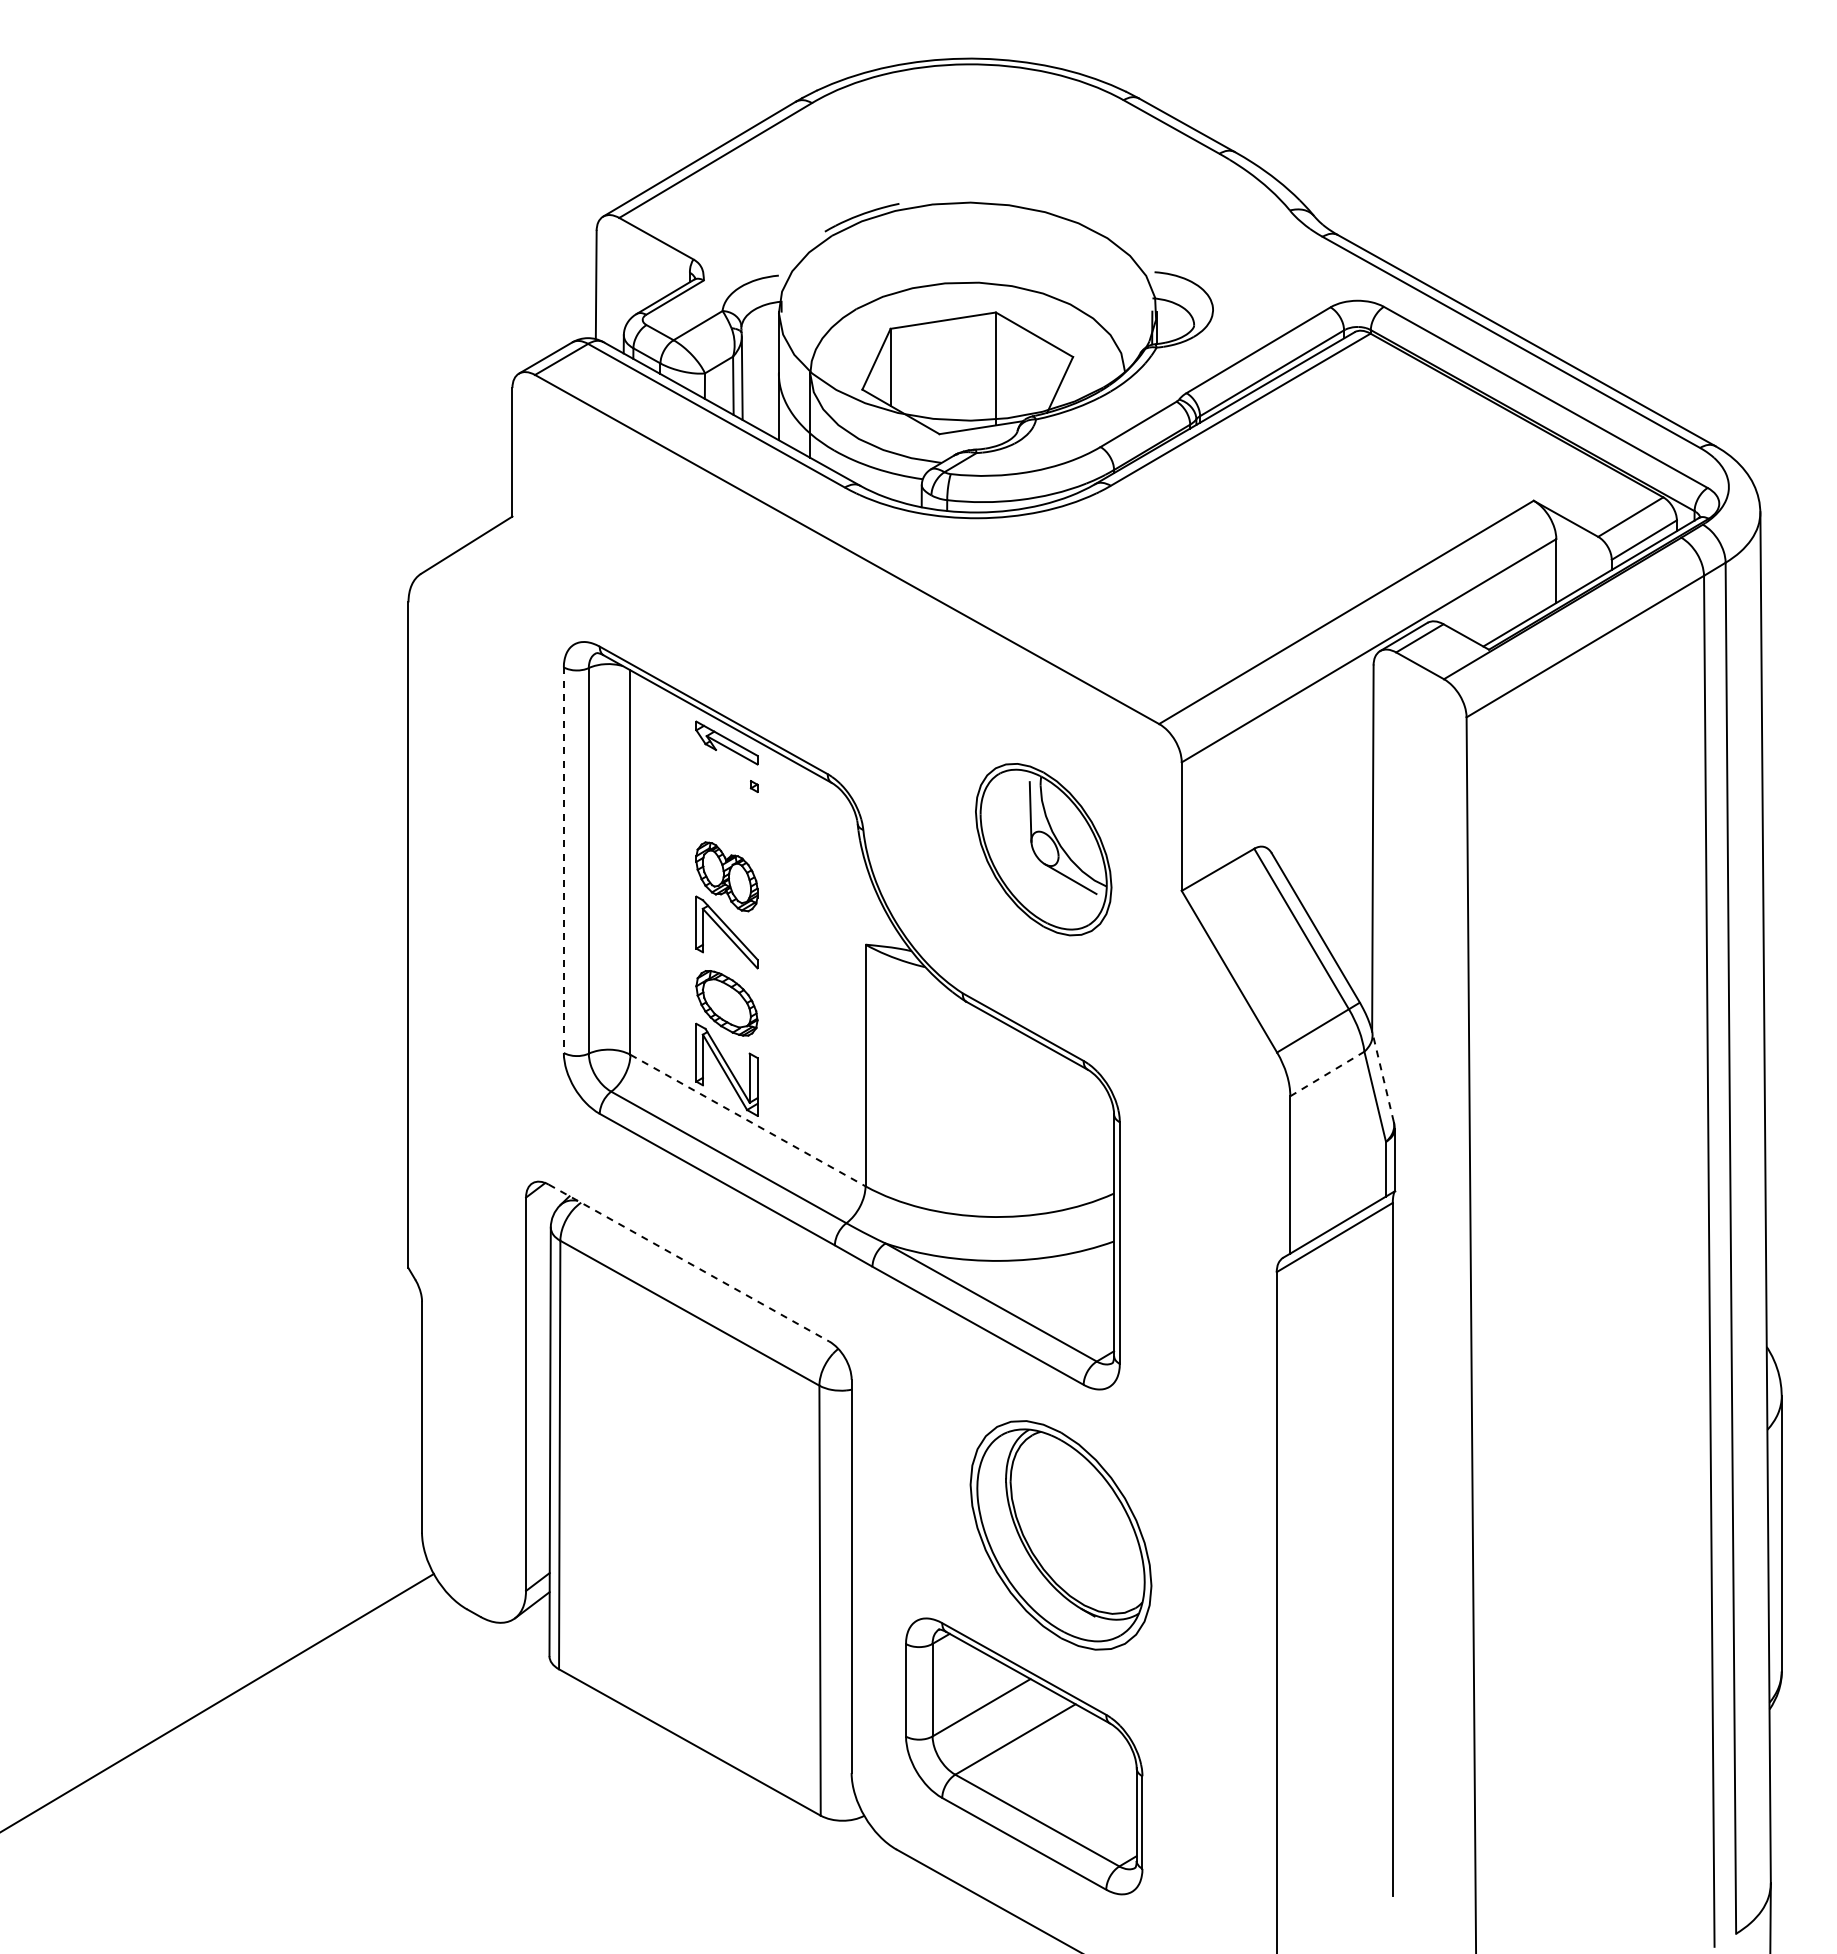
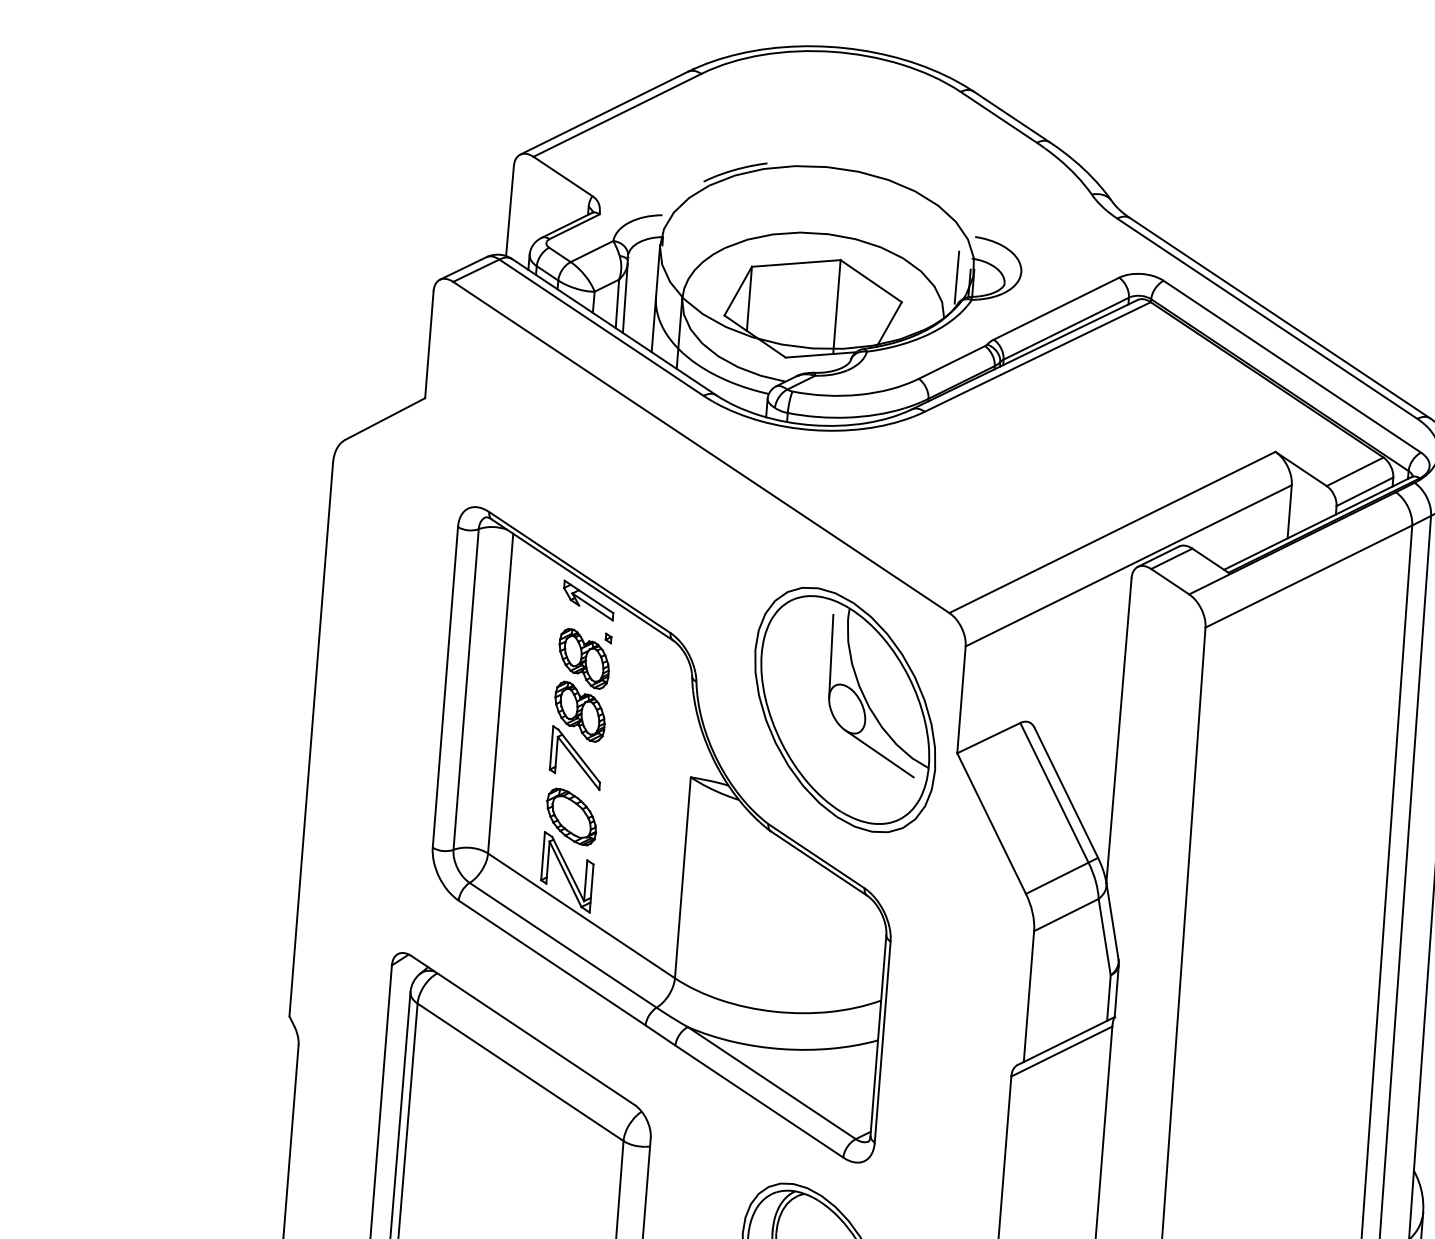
line: (1136, 322) -> (956, 277), added
part: (726, 812) -> (583, 658), added
part: (1043, 849) -> (845, 709), size x1.67
line: (563, 860) -> (445, 687), dashed -> solid
line: (1327, 1073) -> (1066, 914), dashed -> solid
line: (1382, 1076) -> (1112, 920), dashed -> solid
line: (748, 1120) -> (581, 915), dashed -> solid
line: (688, 1263) -> (522, 1030), dashed -> solid

